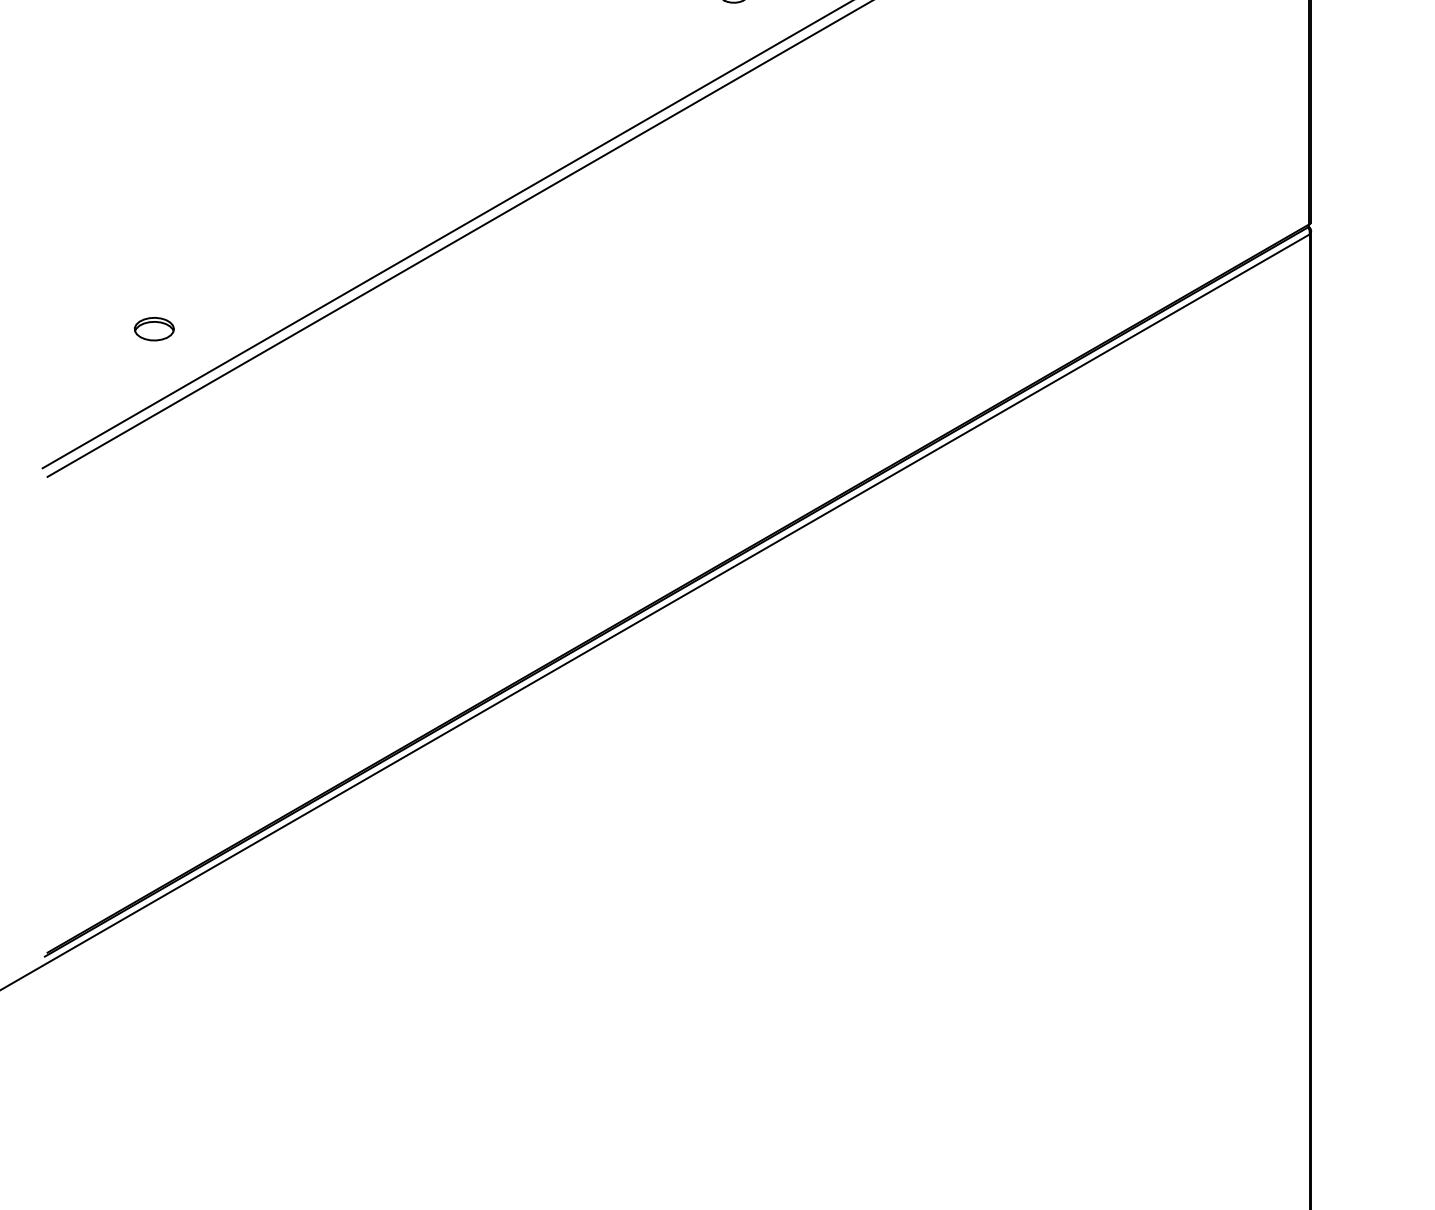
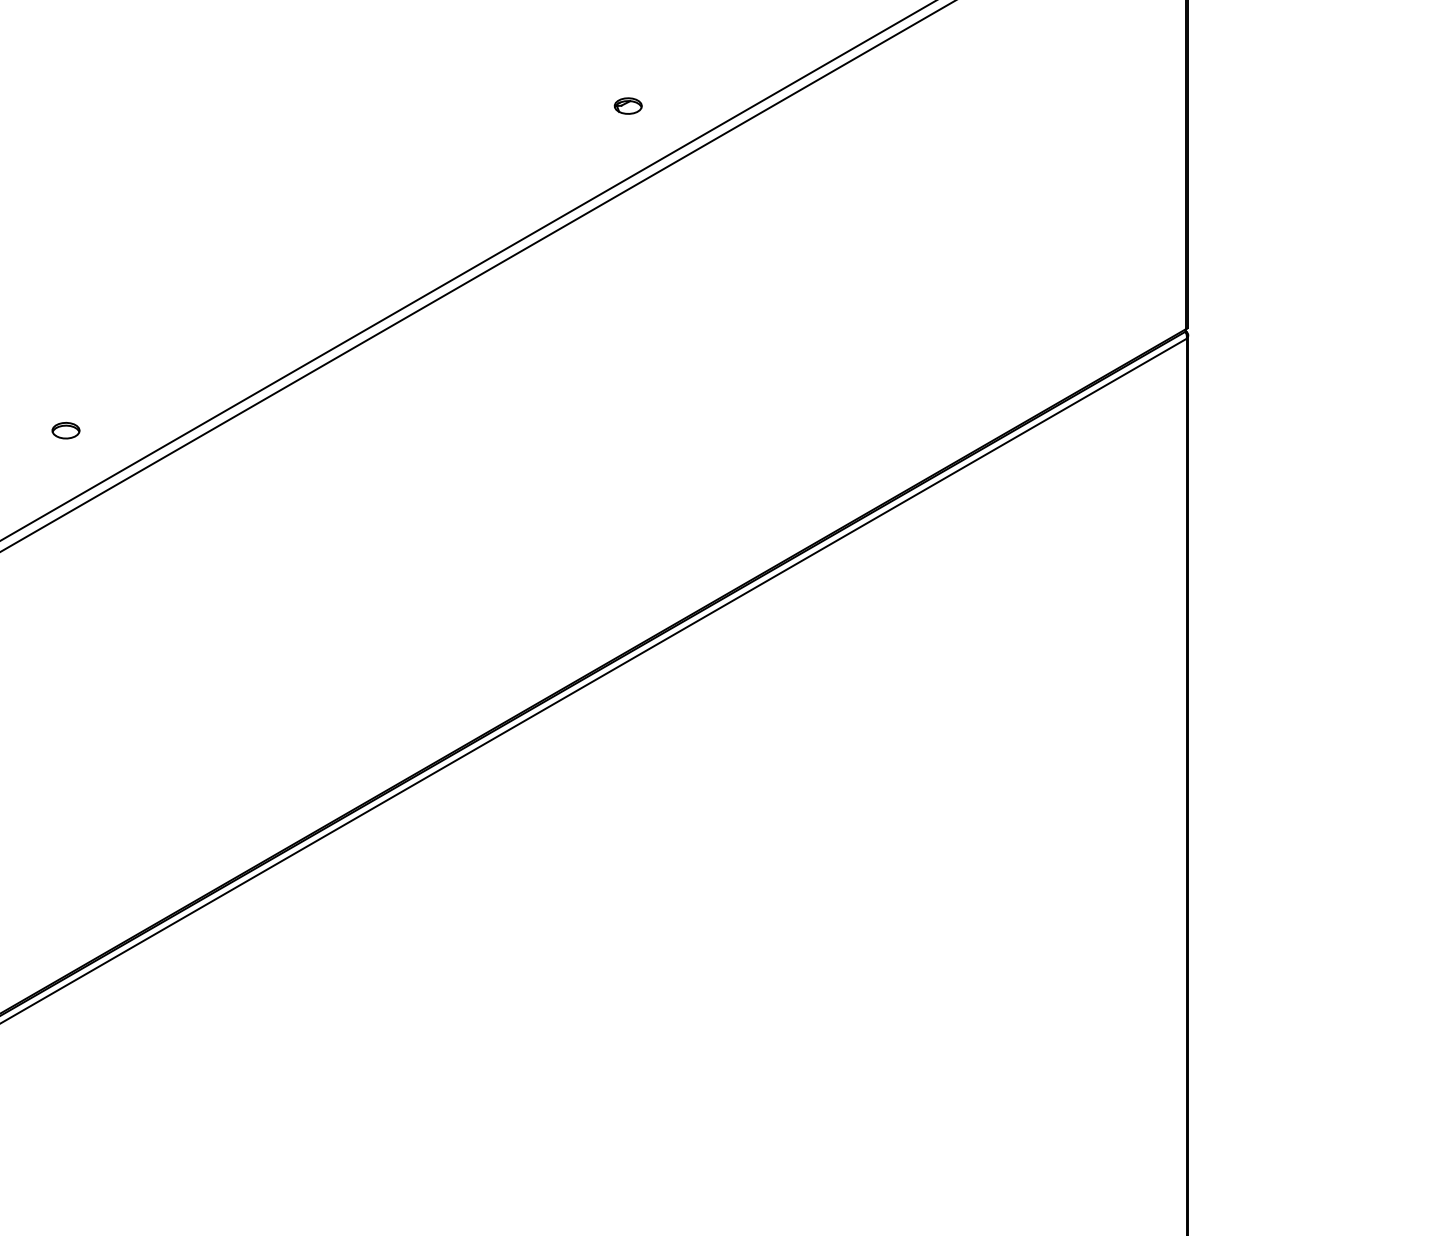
part: (153, 329) -> (65, 430), size x0.71

